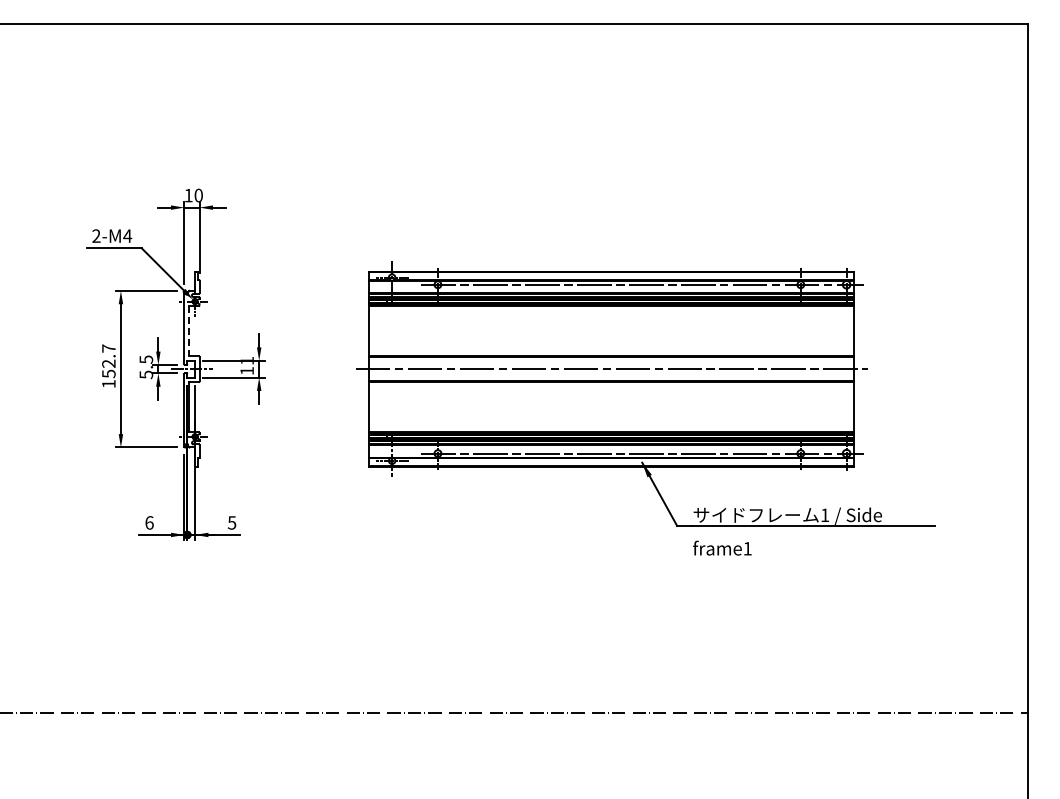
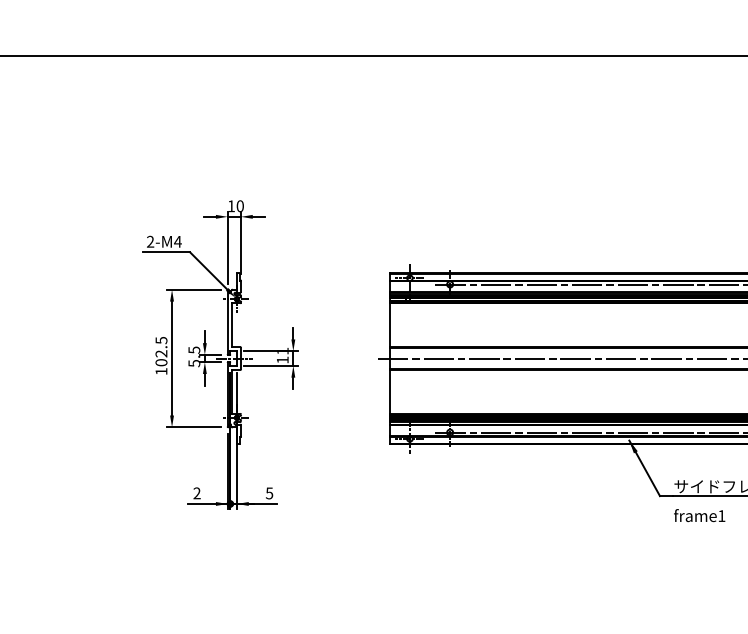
line: (188, 331) -> (231, 325), dashed -> solid
text: (108, 361) -> (161, 351), 152.7 -> 102.5
text: (149, 522) -> (197, 493), 6 -> 2

